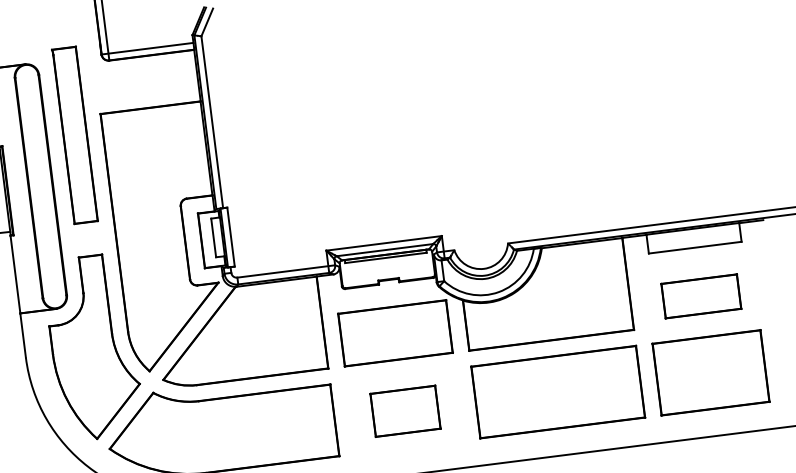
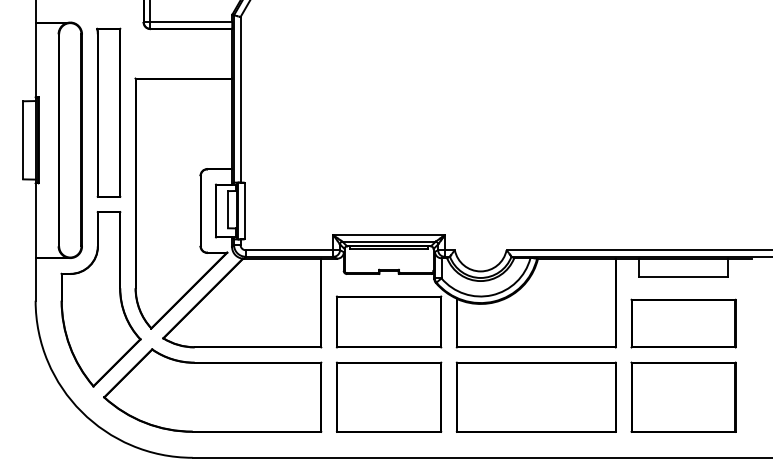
part: (74, 135) -> (108, 112), moved
part: (701, 296) -> (683, 323), size x1.43
part: (405, 410) -> (389, 396), size x1.67

